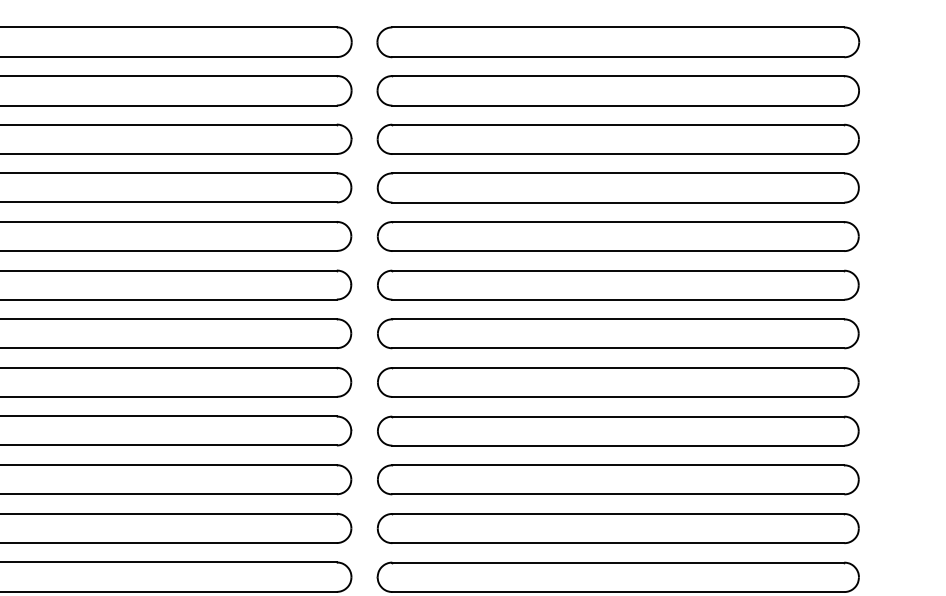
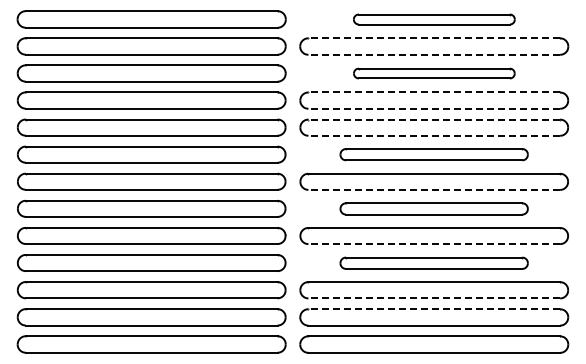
part: (618, 42) -> (434, 19), size x0.6
line: (618, 76) -> (434, 38), solid -> dashed
line: (618, 105) -> (434, 54), solid -> dashed
part: (618, 139) -> (434, 73), size x0.6
line: (618, 173) -> (434, 92), solid -> dashed
line: (618, 202) -> (434, 108), solid -> dashed
line: (618, 221) -> (434, 119), solid -> dashed
line: (618, 250) -> (434, 135), solid -> dashed
part: (616, 284) -> (433, 154), size x0.7
line: (618, 347) -> (434, 189), solid -> dashed
part: (616, 381) -> (433, 208), size x0.7
line: (618, 446) -> (434, 244), solid -> dashed
part: (616, 480) -> (433, 263), size x0.7
line: (618, 543) -> (434, 298), solid -> dashed
line: (618, 563) -> (434, 309), solid -> dashed

